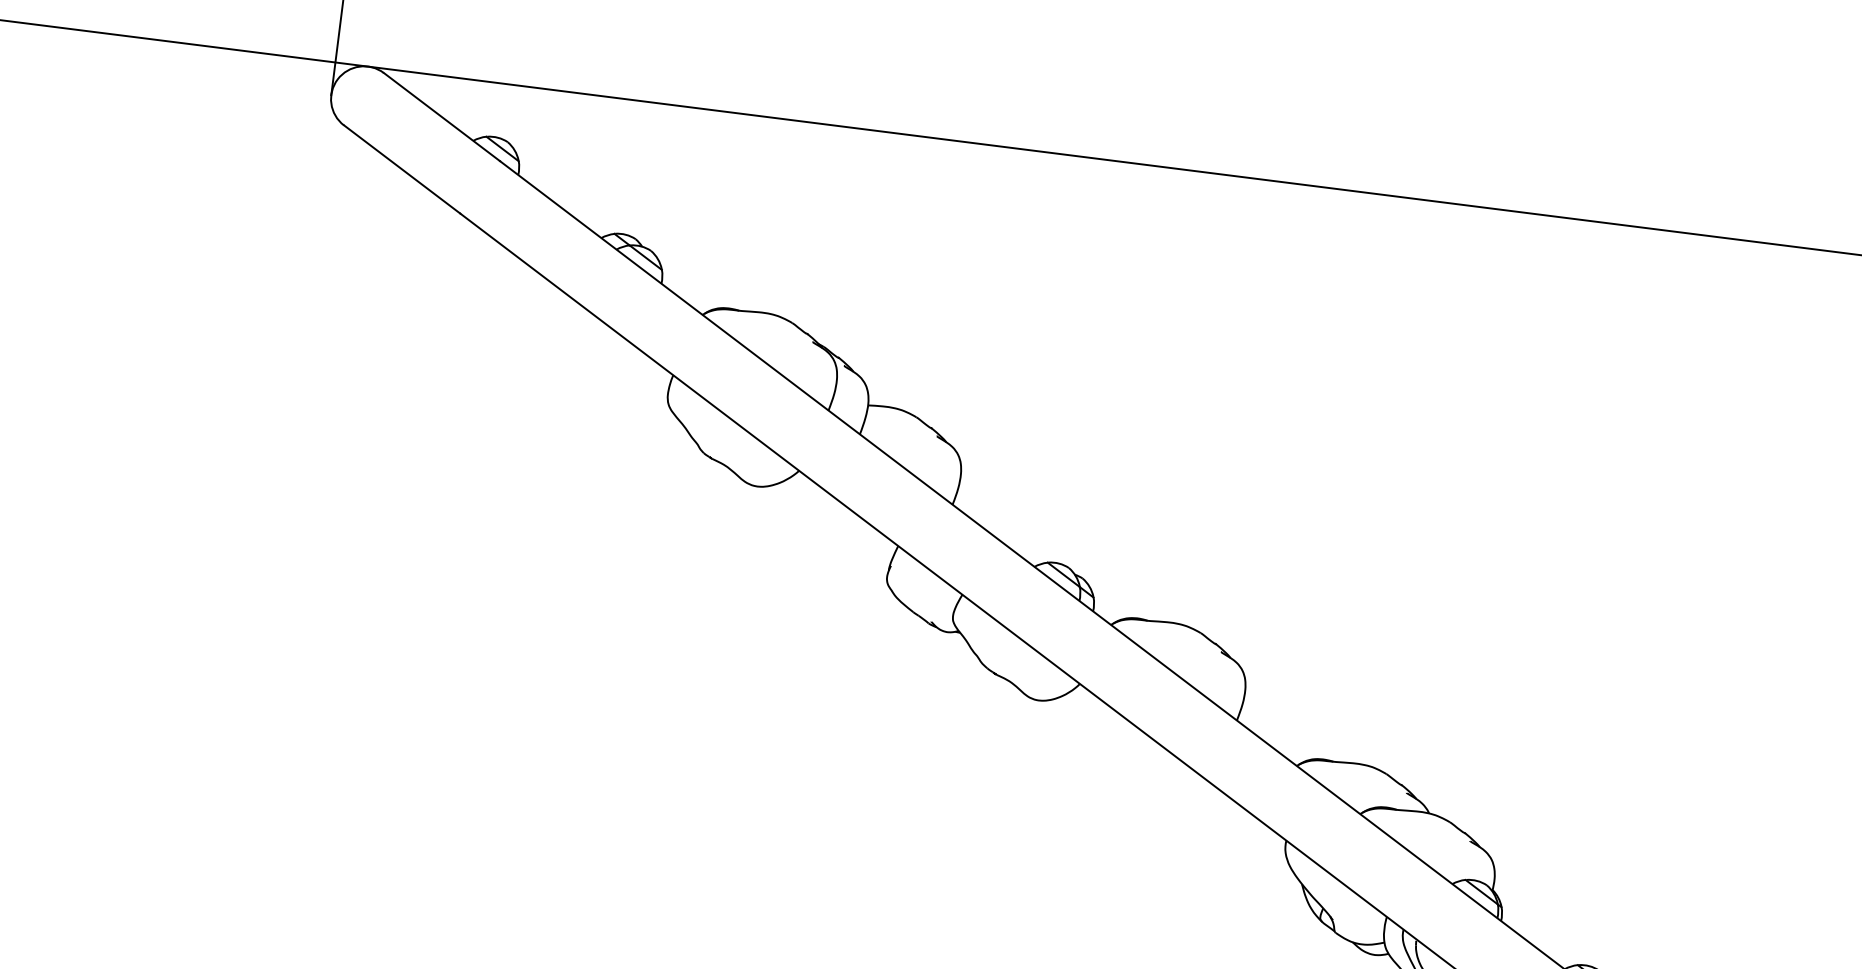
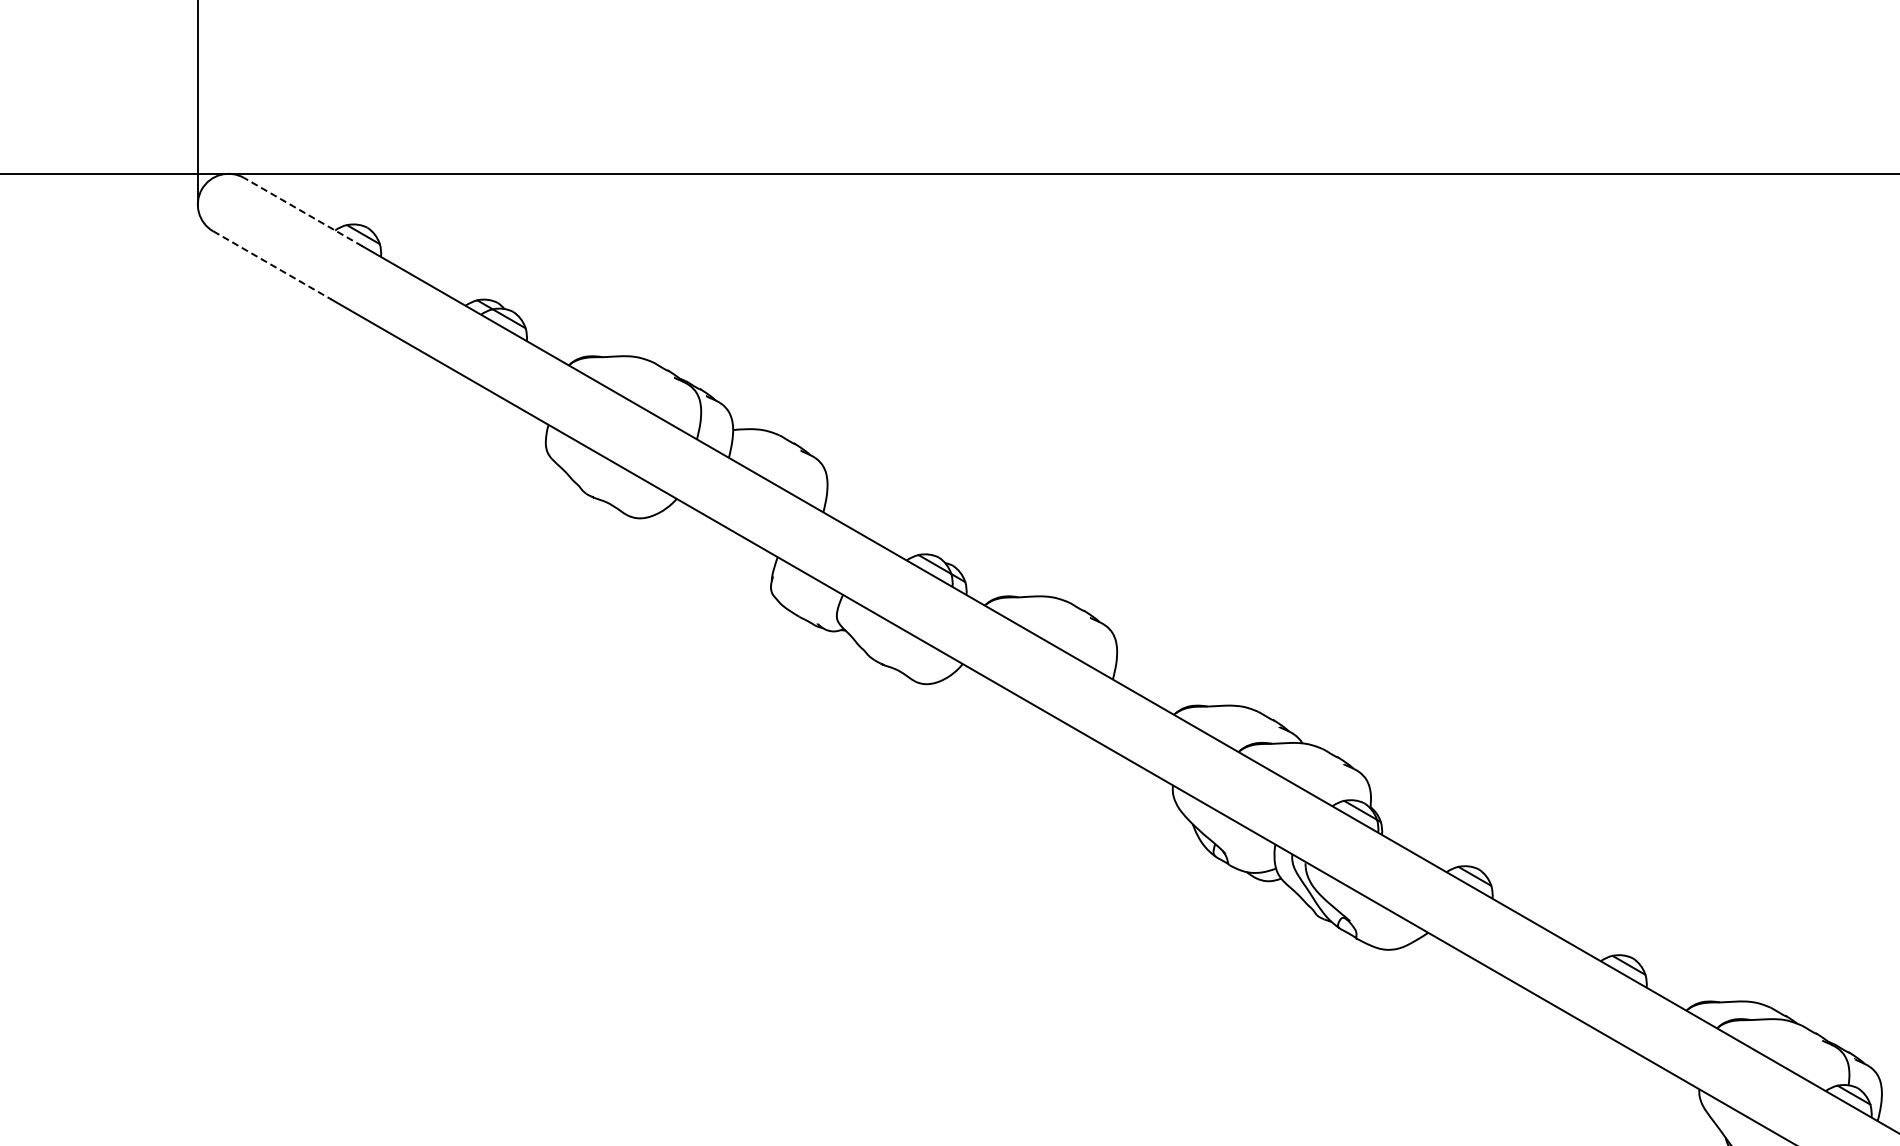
line: (441, 116) -> (302, 211), solid -> dashed
line: (402, 169) -> (272, 265), solid -> dashed

